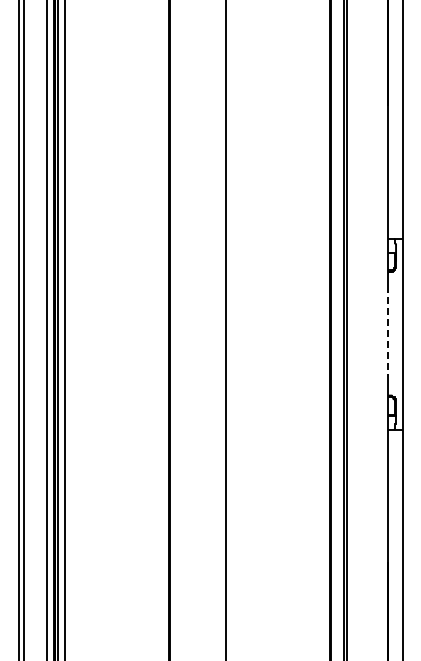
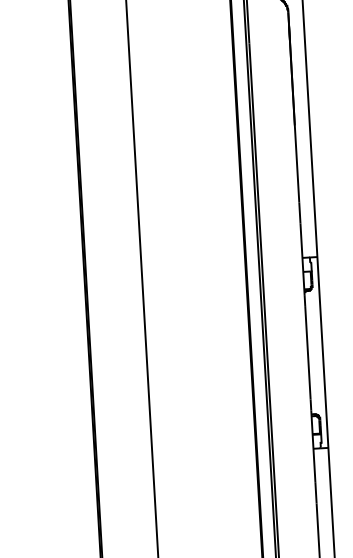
line: (387, 333) -> (307, 352), dashed -> solid

